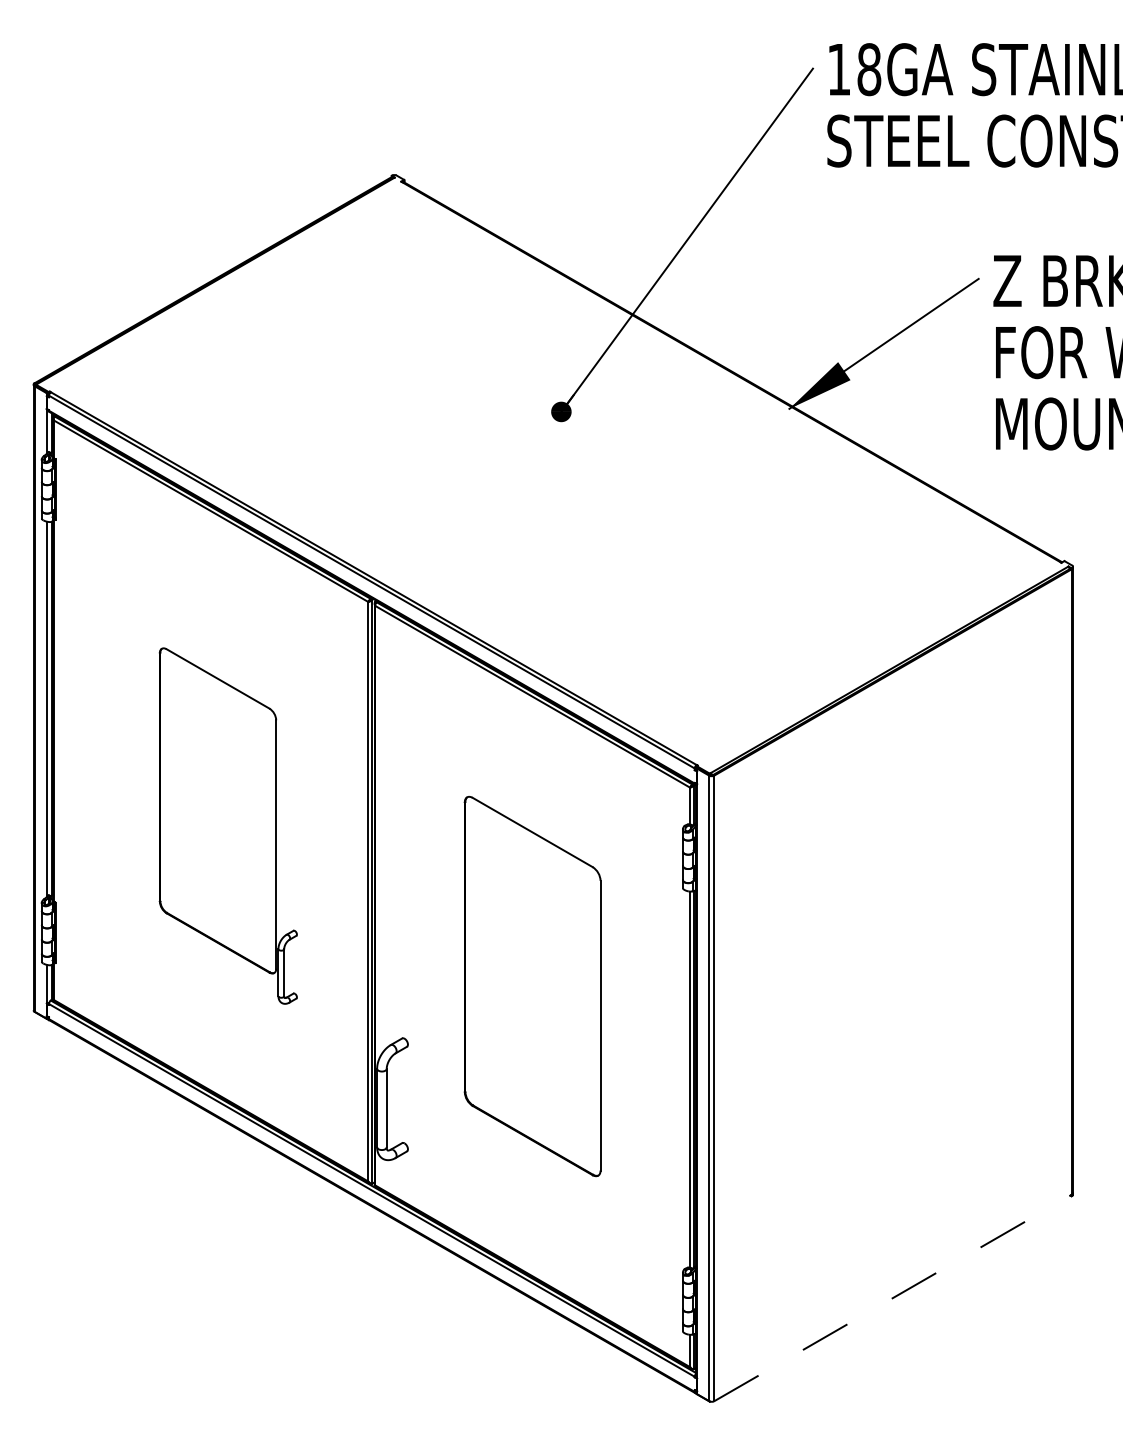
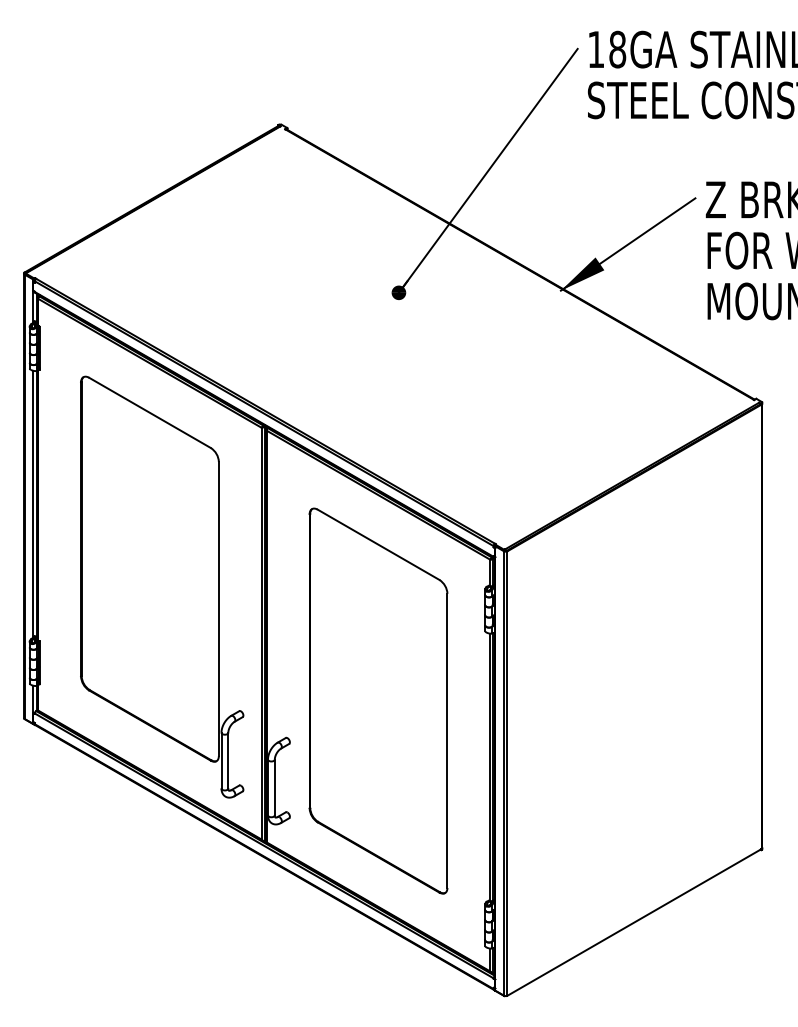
part: (228, 825) -> (162, 586), size x1.67
part: (532, 985) -> (378, 700), size x1.43
line: (892, 1298) -> (634, 922), dashed -> solid

